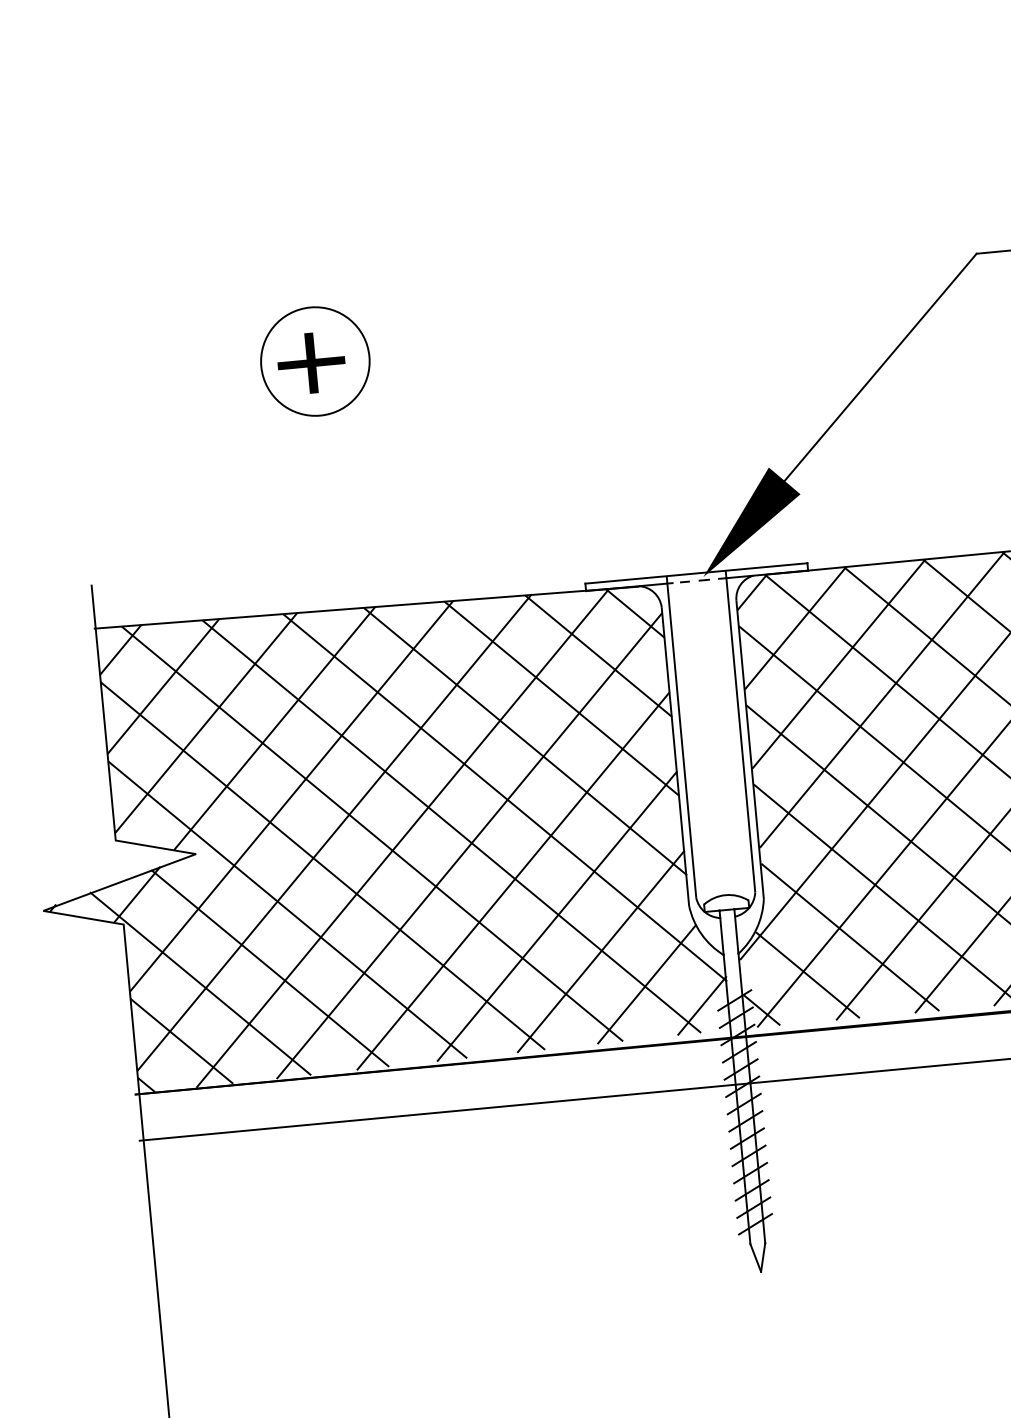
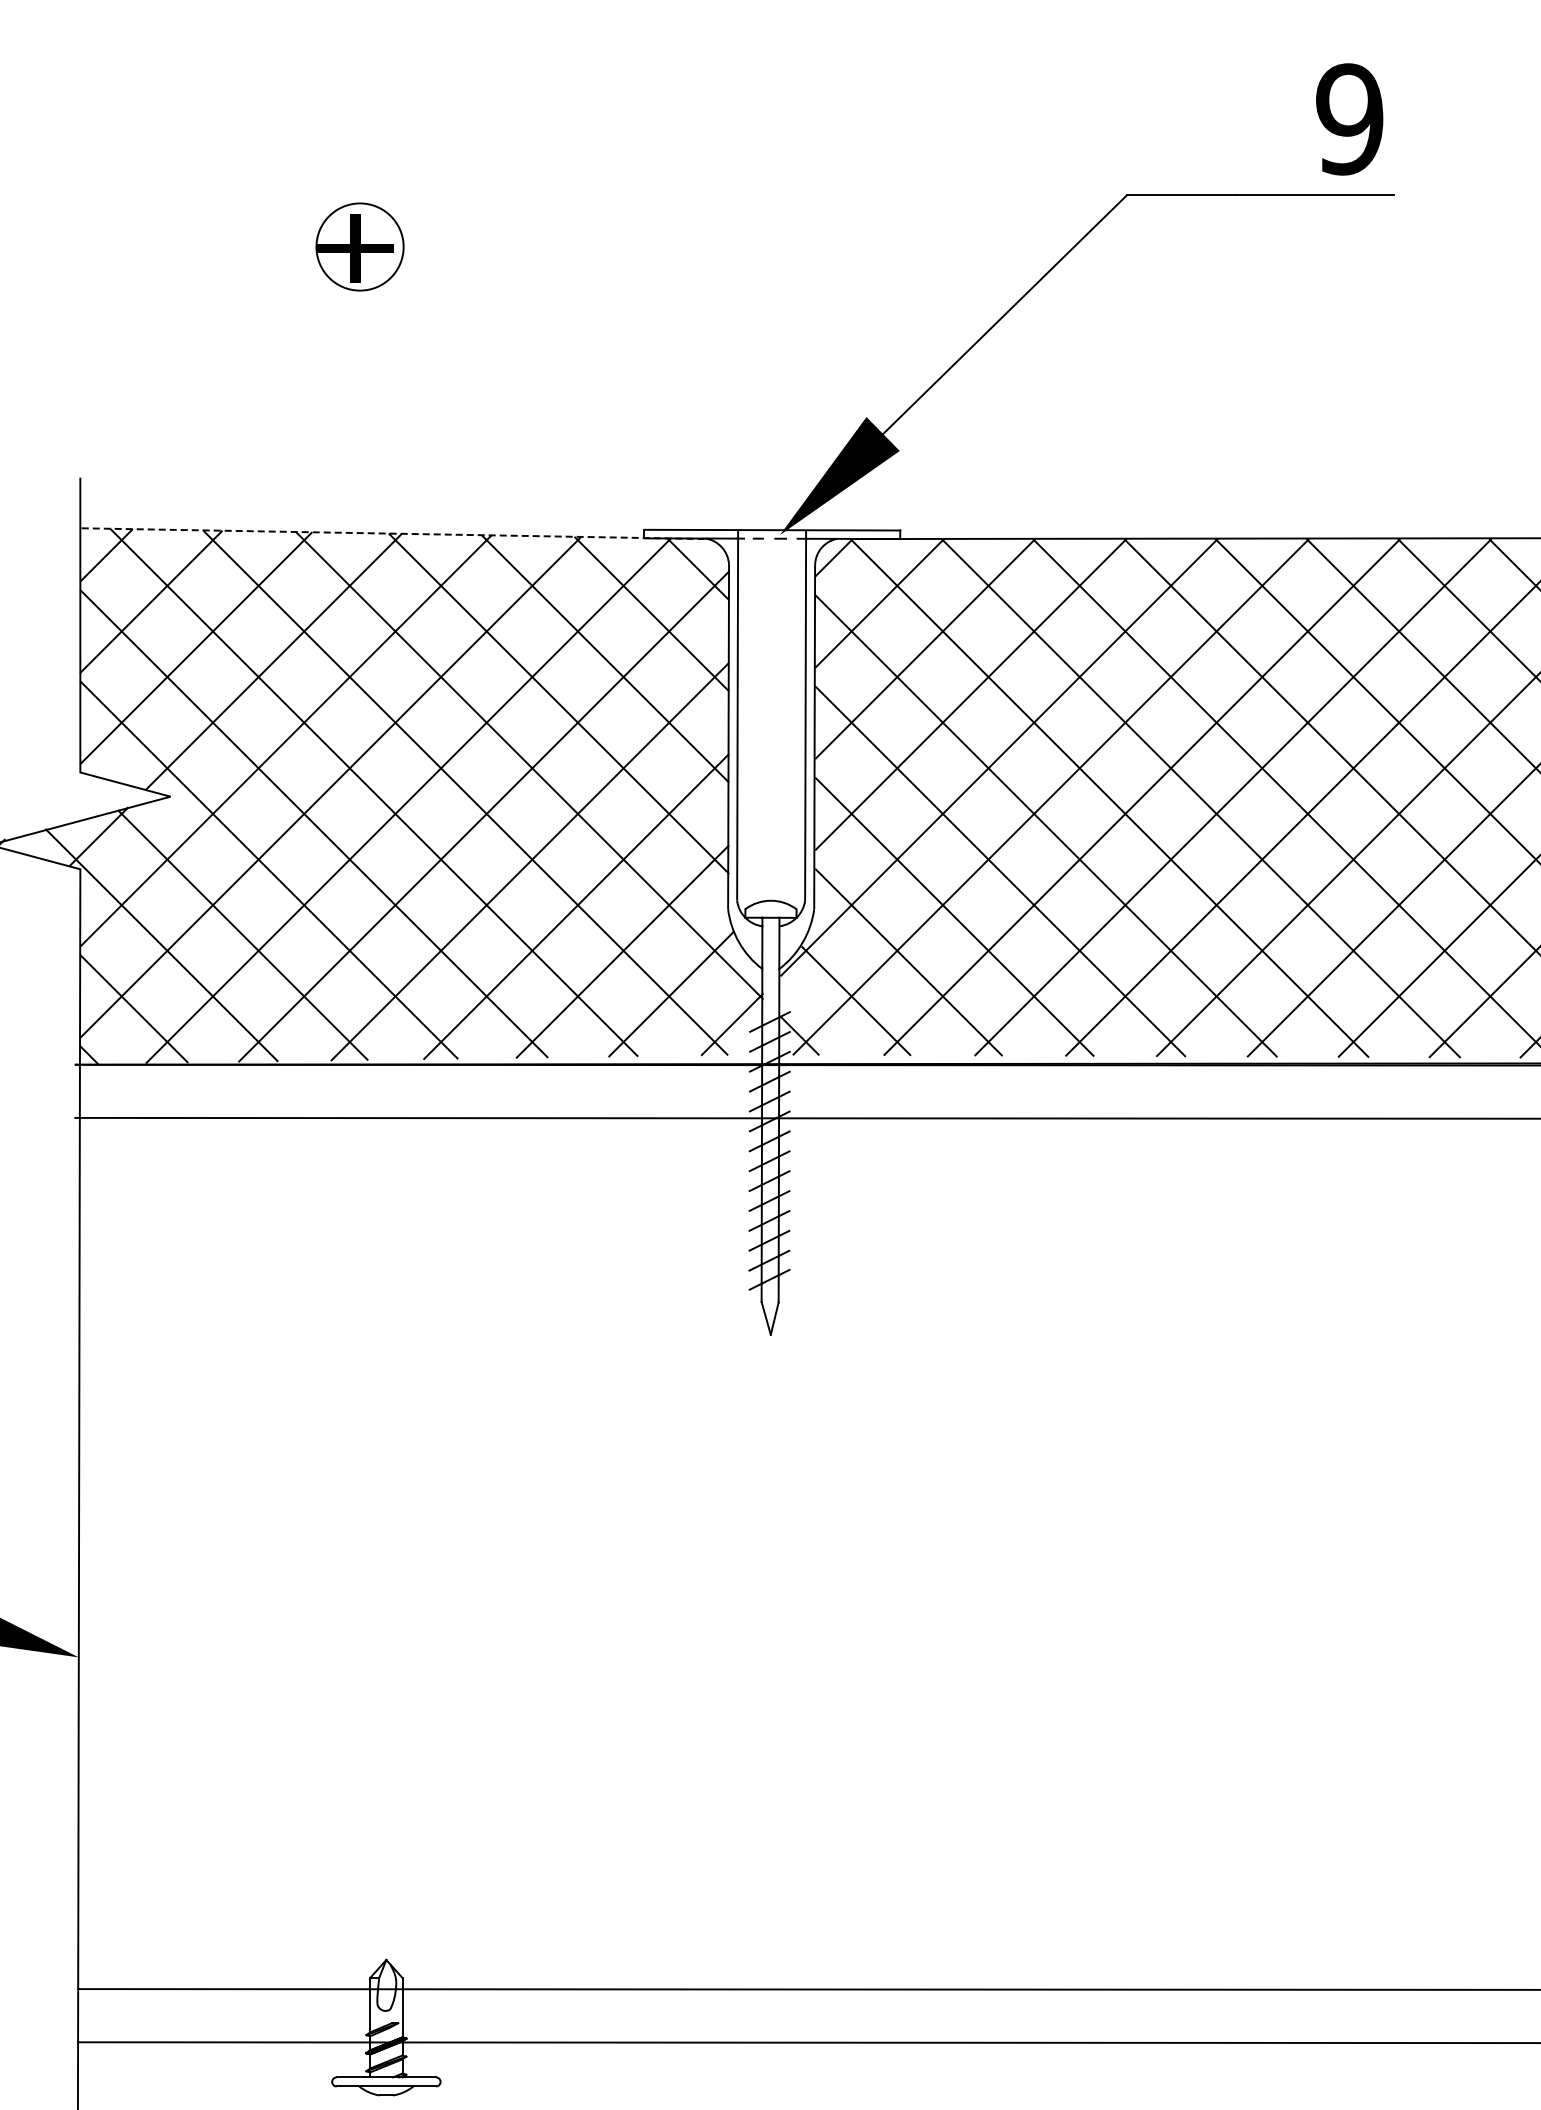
circle: (314, 361) -> (359, 246), size x0.7
line: (366, 607) -> (391, 533), solid -> dashed

